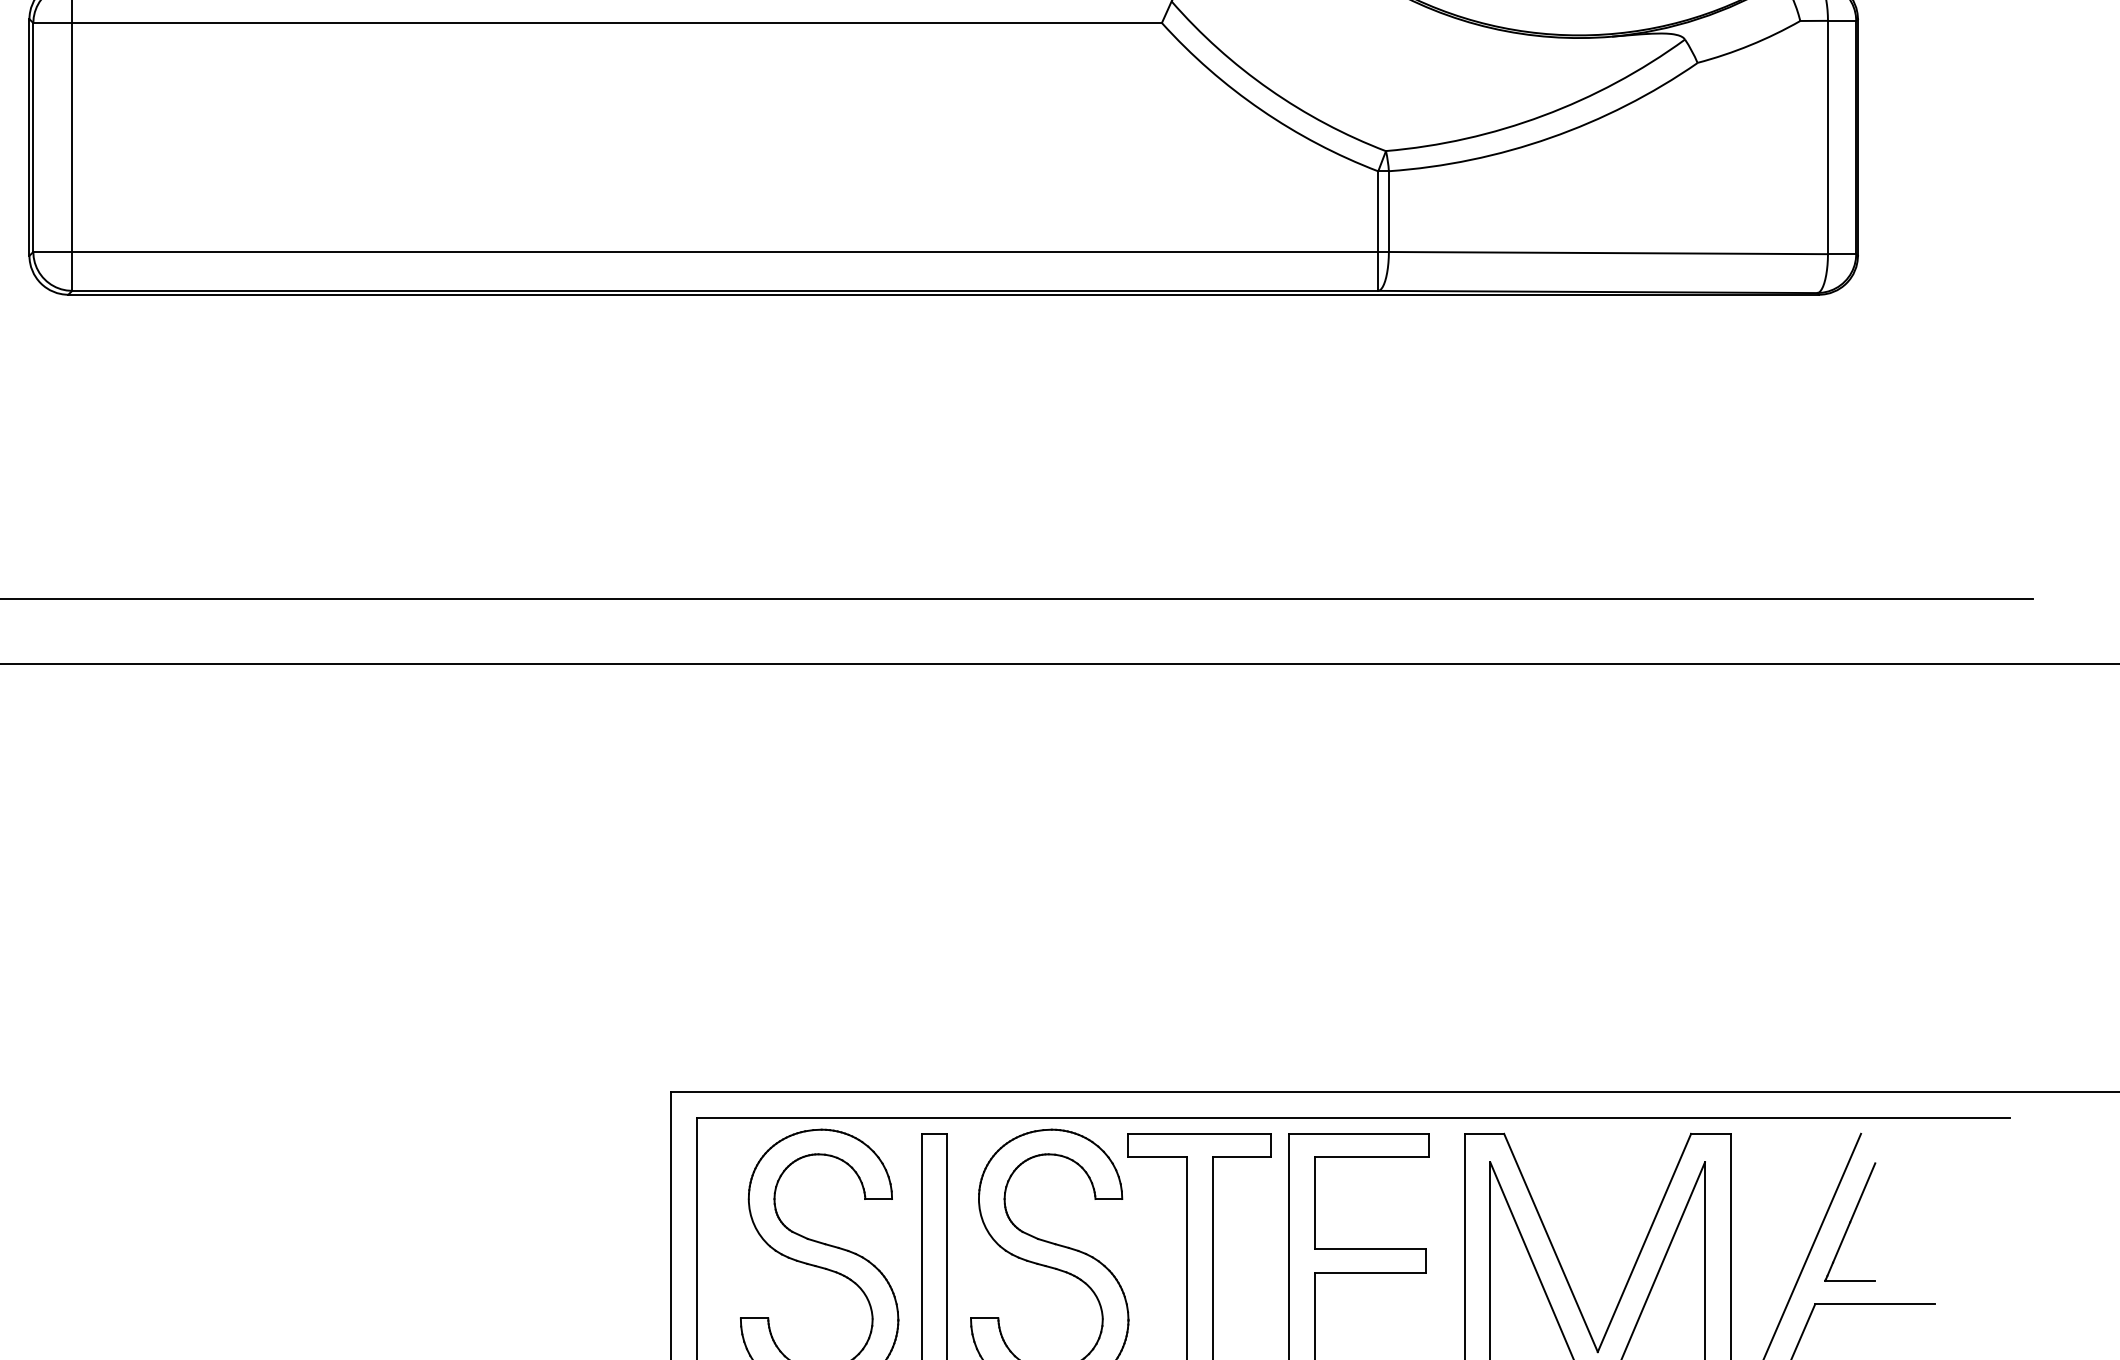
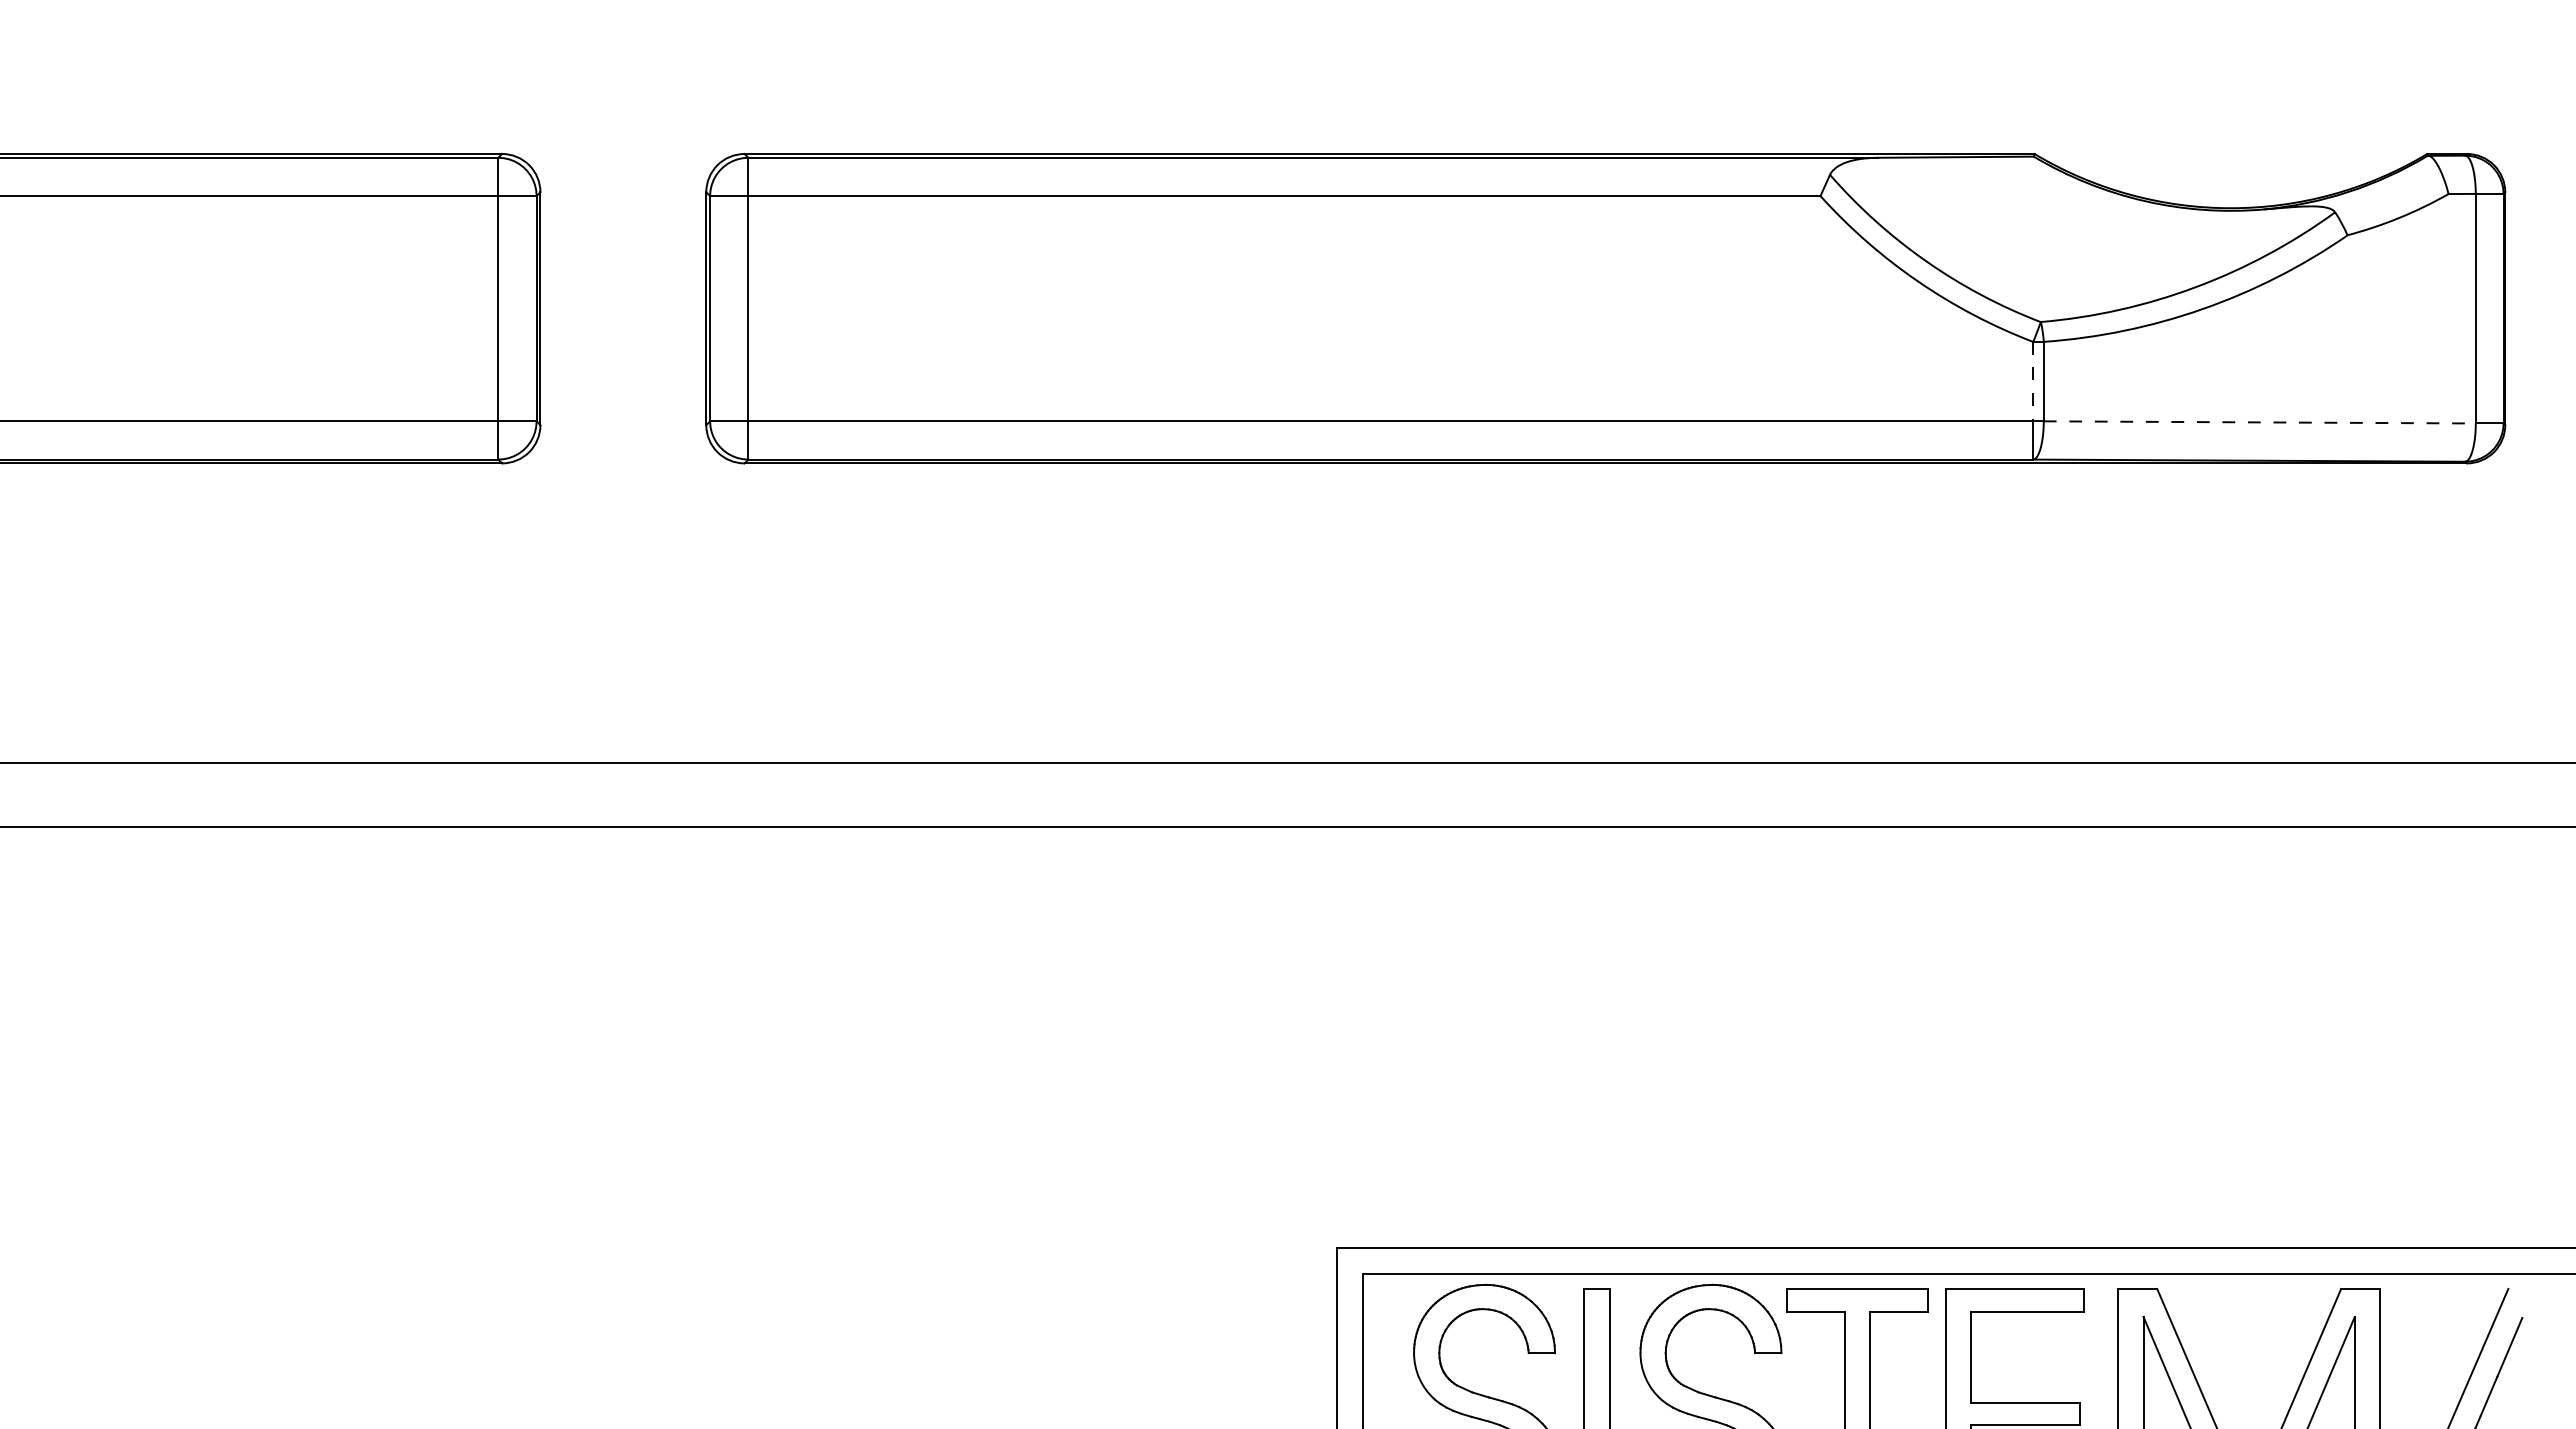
line: (1378, 211) -> (2033, 381), solid -> dashed
line: (1609, 253) -> (2260, 422), solid -> dashed

